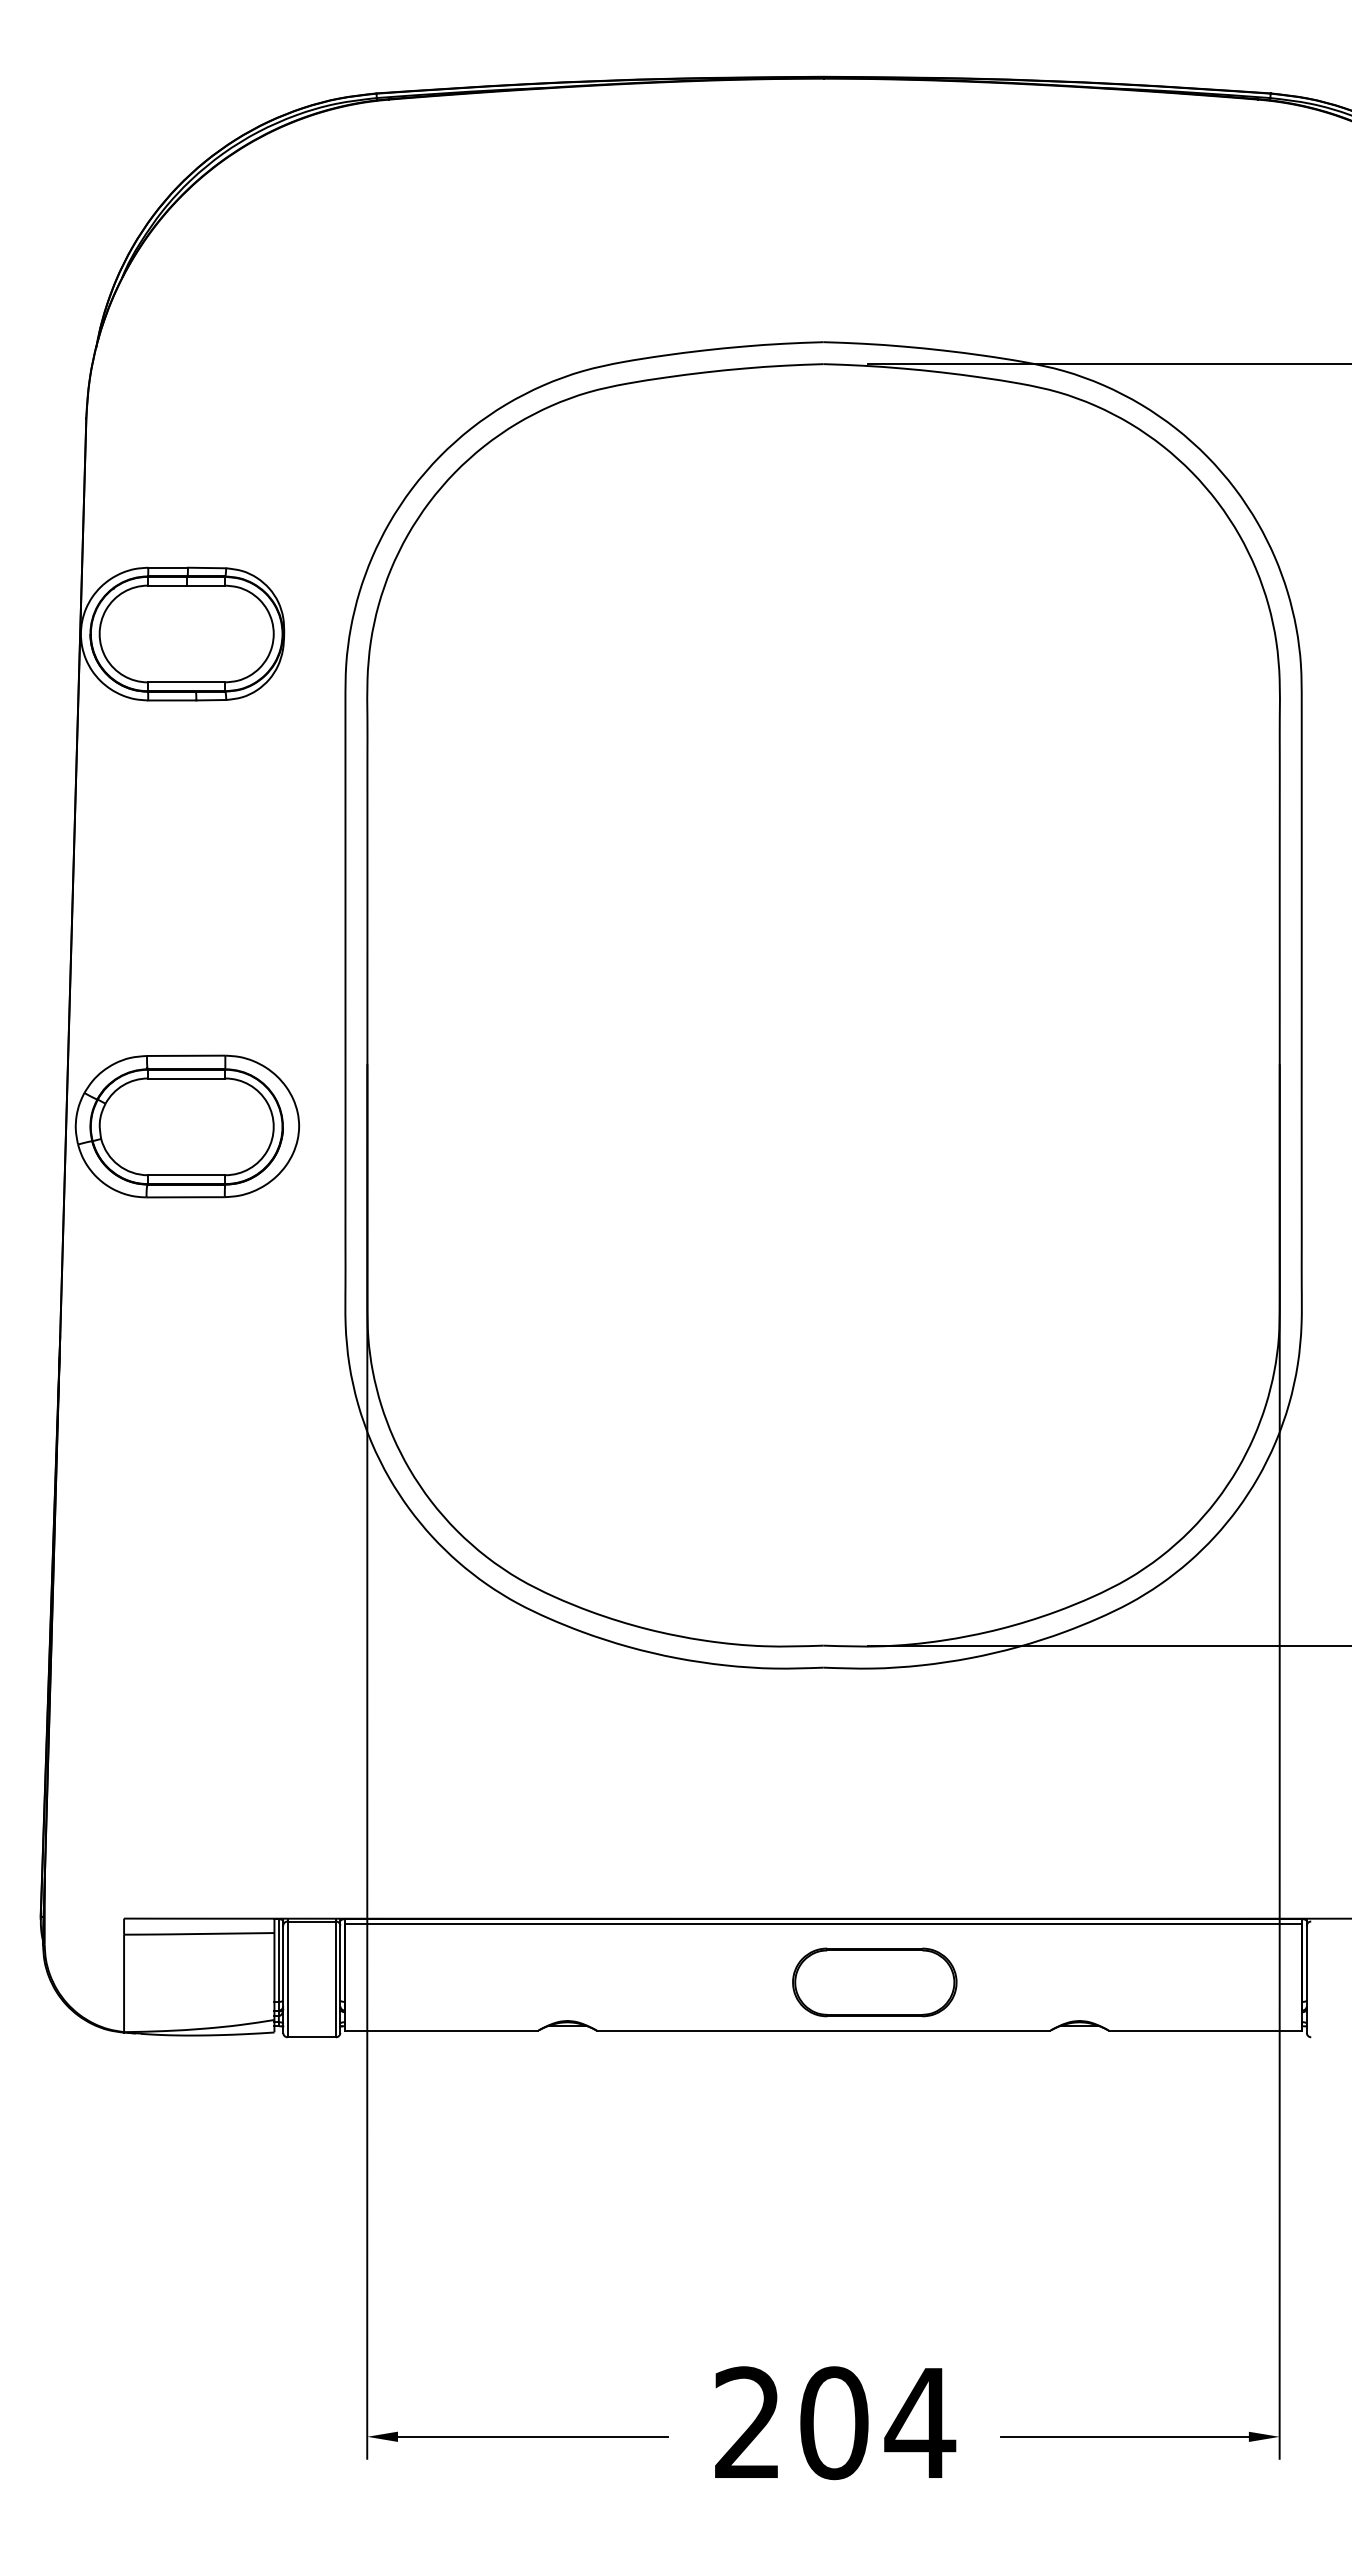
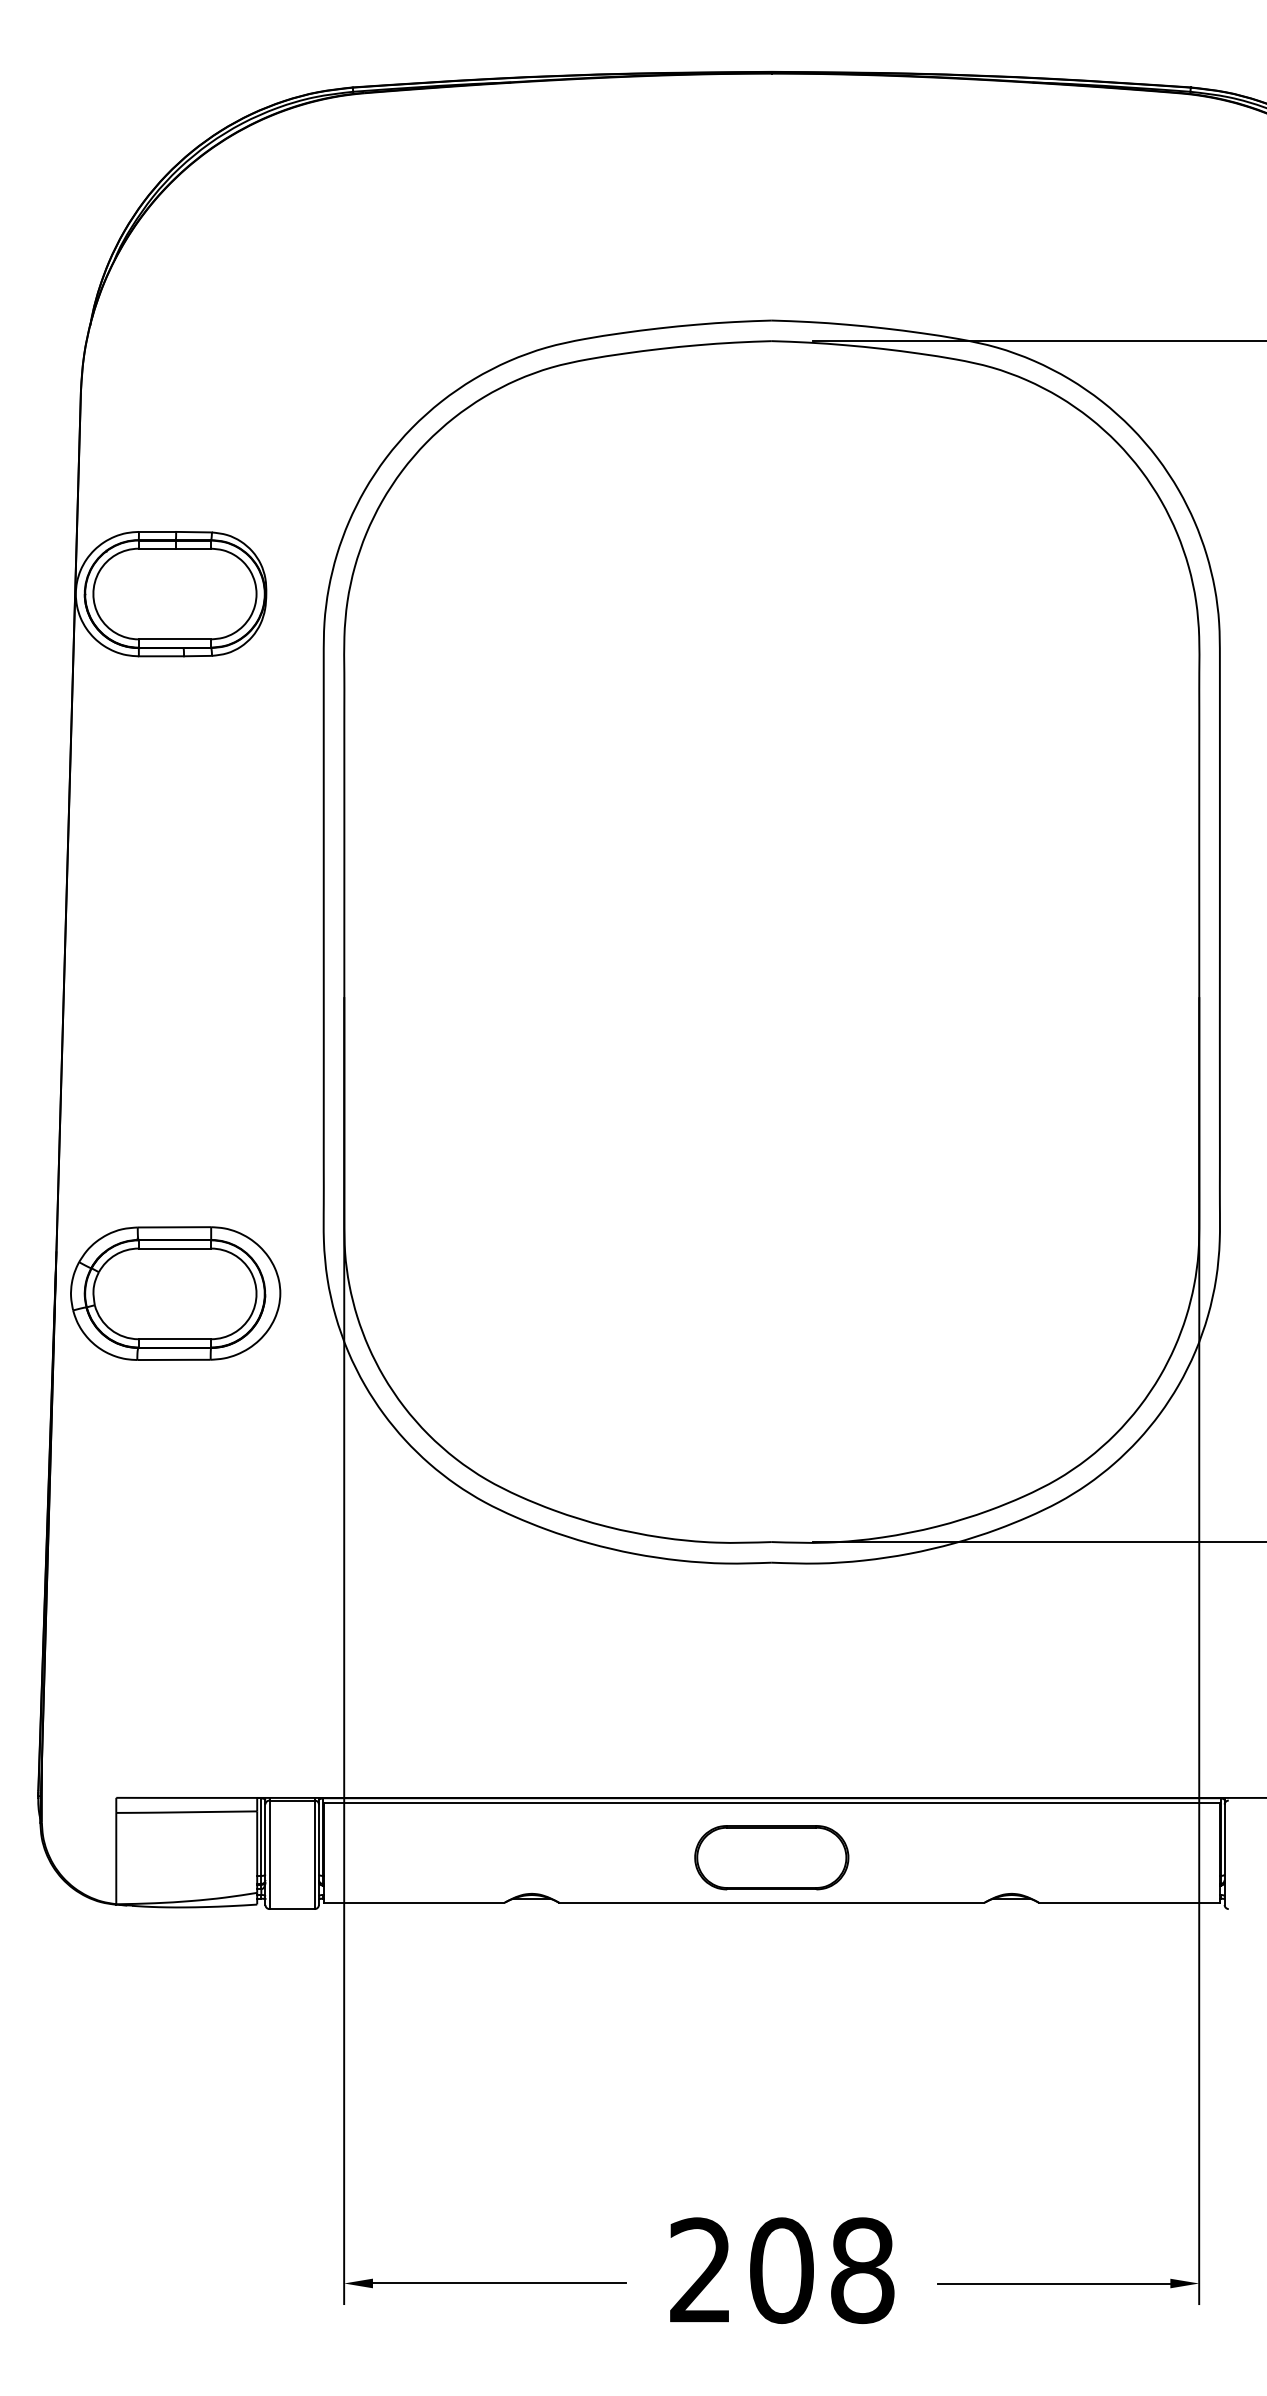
part: (187, 1126) -> (175, 1293), moved
part: (874, 1982) -> (771, 1857), moved
text: (920, 2422) -> (862, 2270), 204 -> 208

